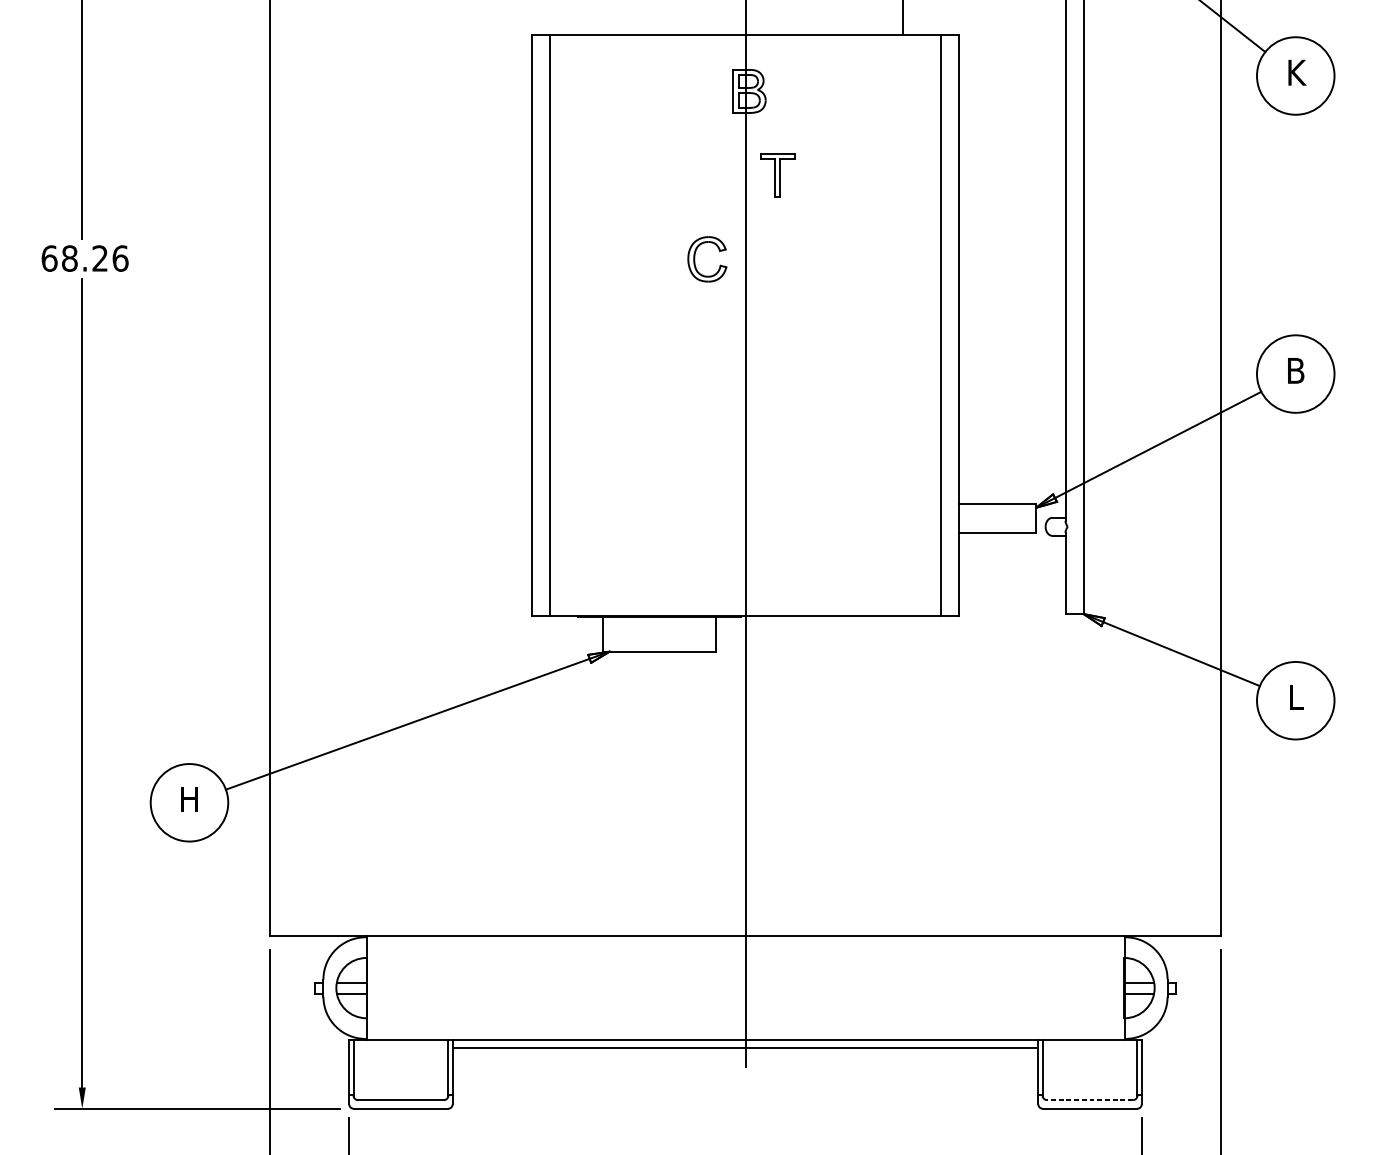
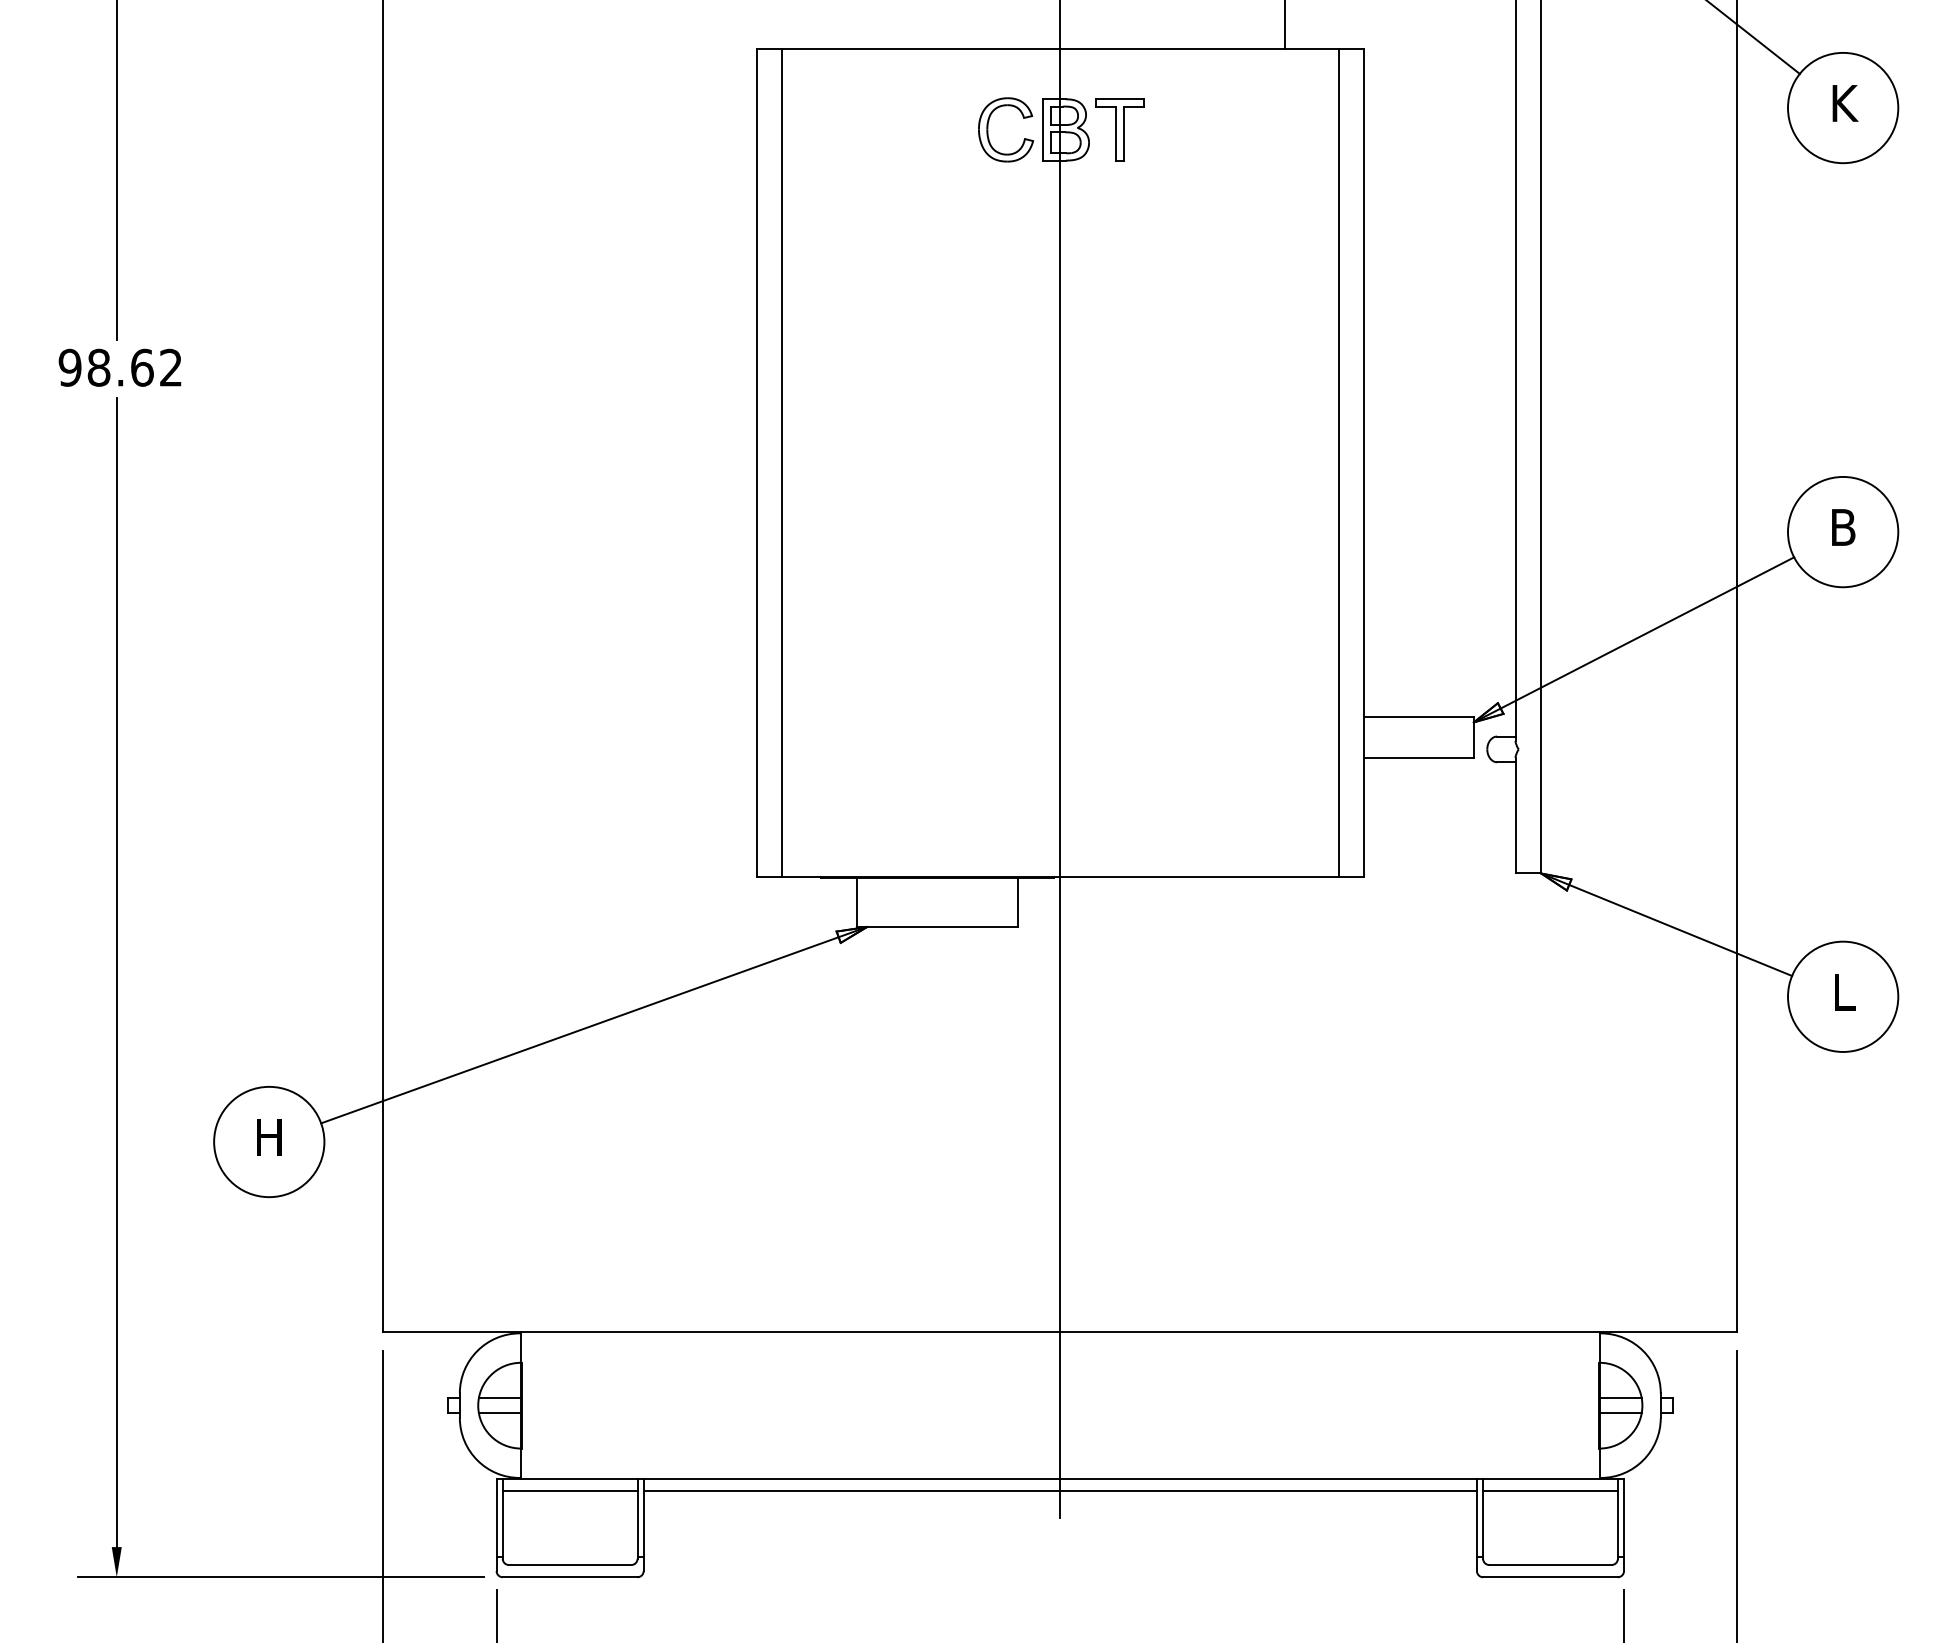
part: (777, 174) -> (1119, 129), moved
text: (84, 258) -> (120, 367), 68.26 -> 98.62
part: (695, 259) -> (988, 129), moved
line: (400, 1048) -> (569, 1491), added
line: (1090, 1048) -> (1550, 1491), added
line: (1090, 1099) -> (1550, 1564), dashed -> solid

